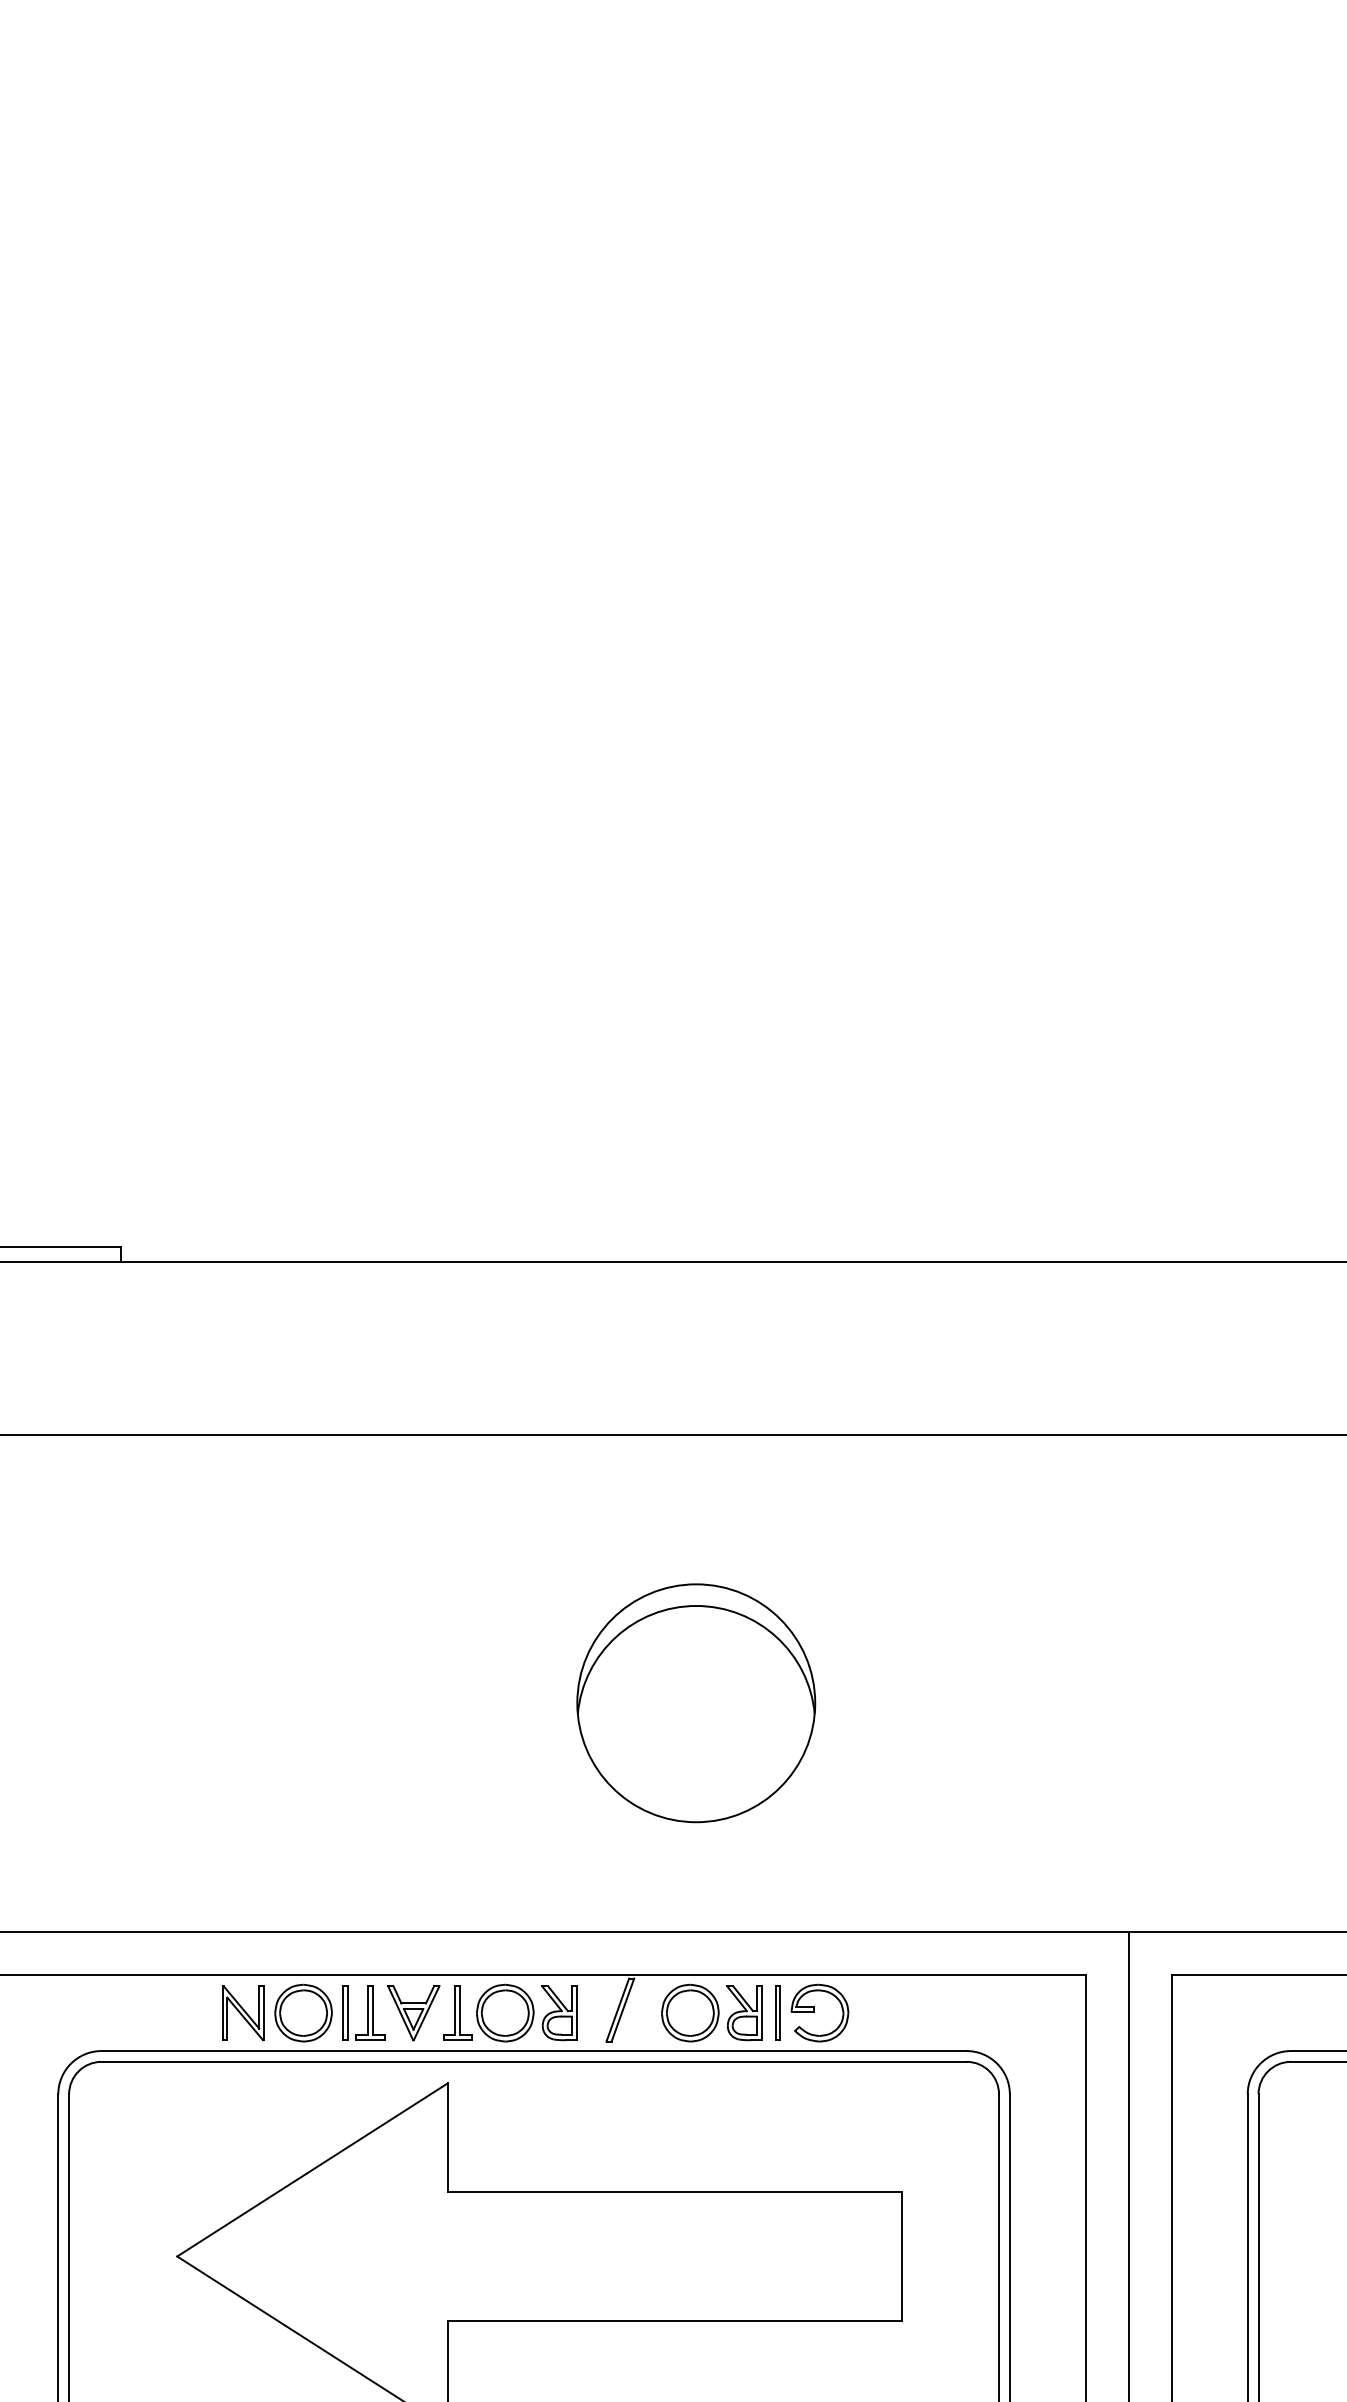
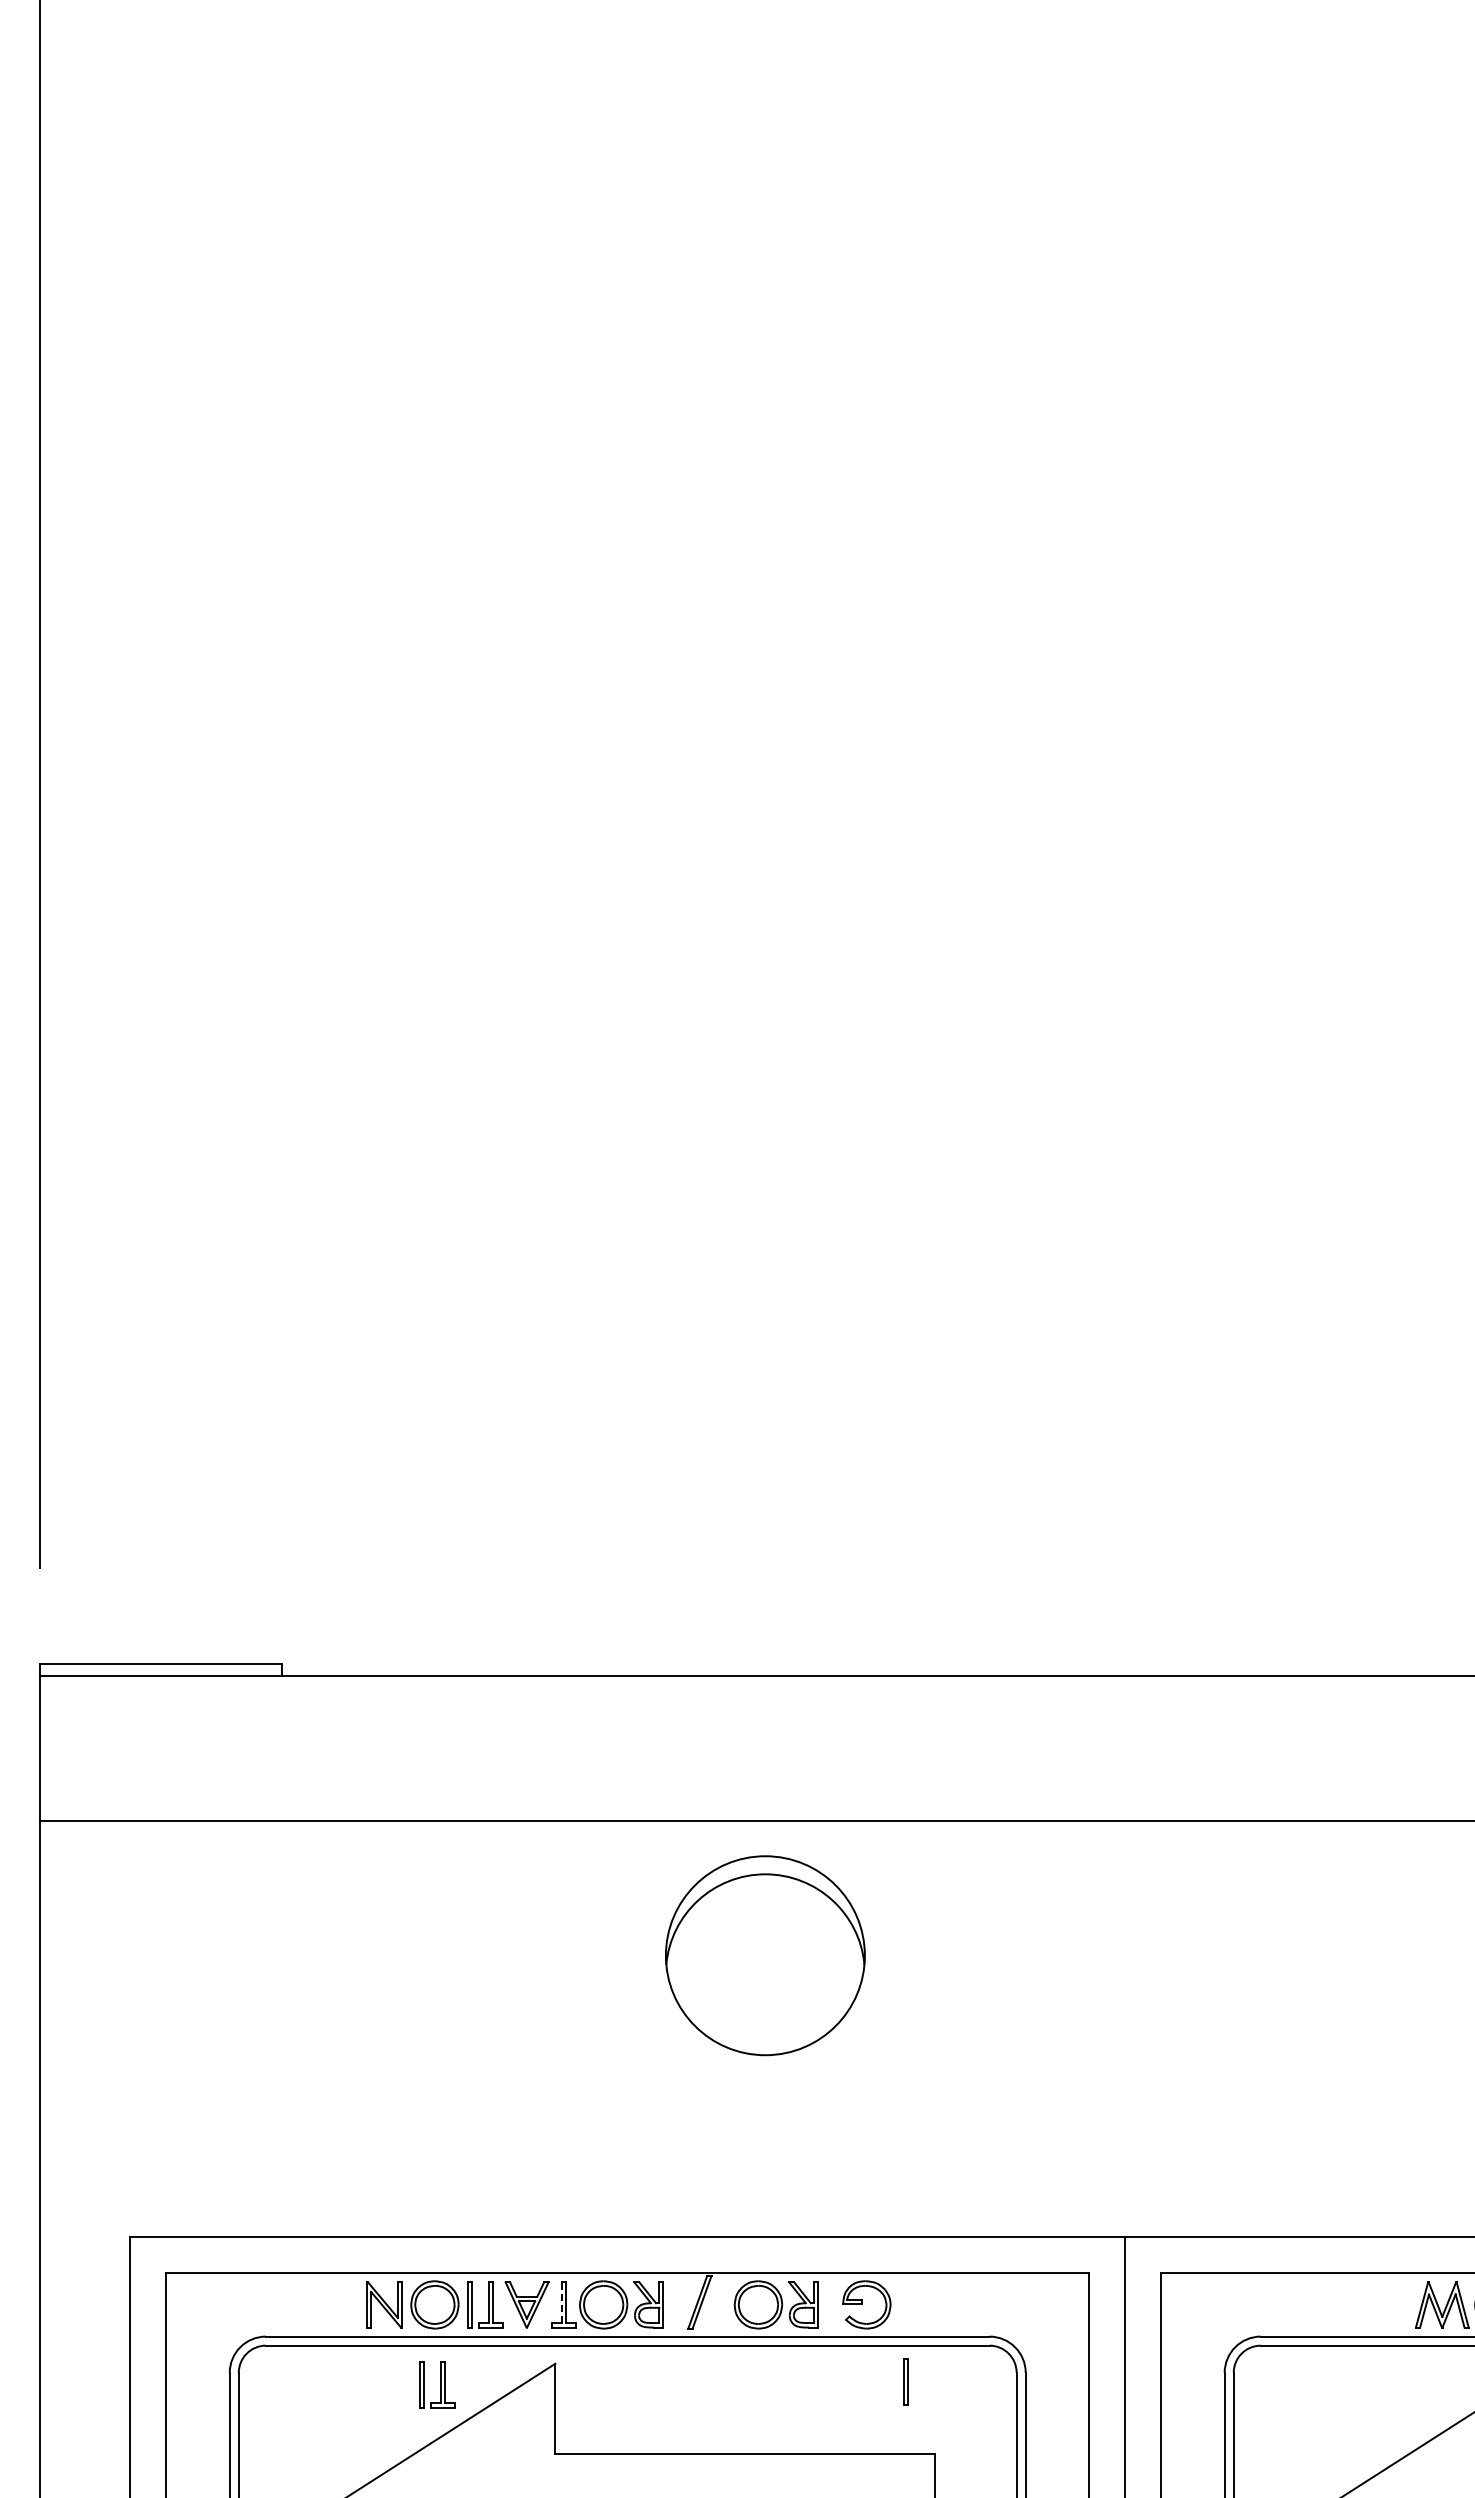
part: (696, 1703) -> (765, 1955), moved
line: (454, 2010) -> (561, 2302), solid -> dashed
part: (777, 2012) -> (905, 2381), moved
part: (306, 2108) -> (437, 2384), added

